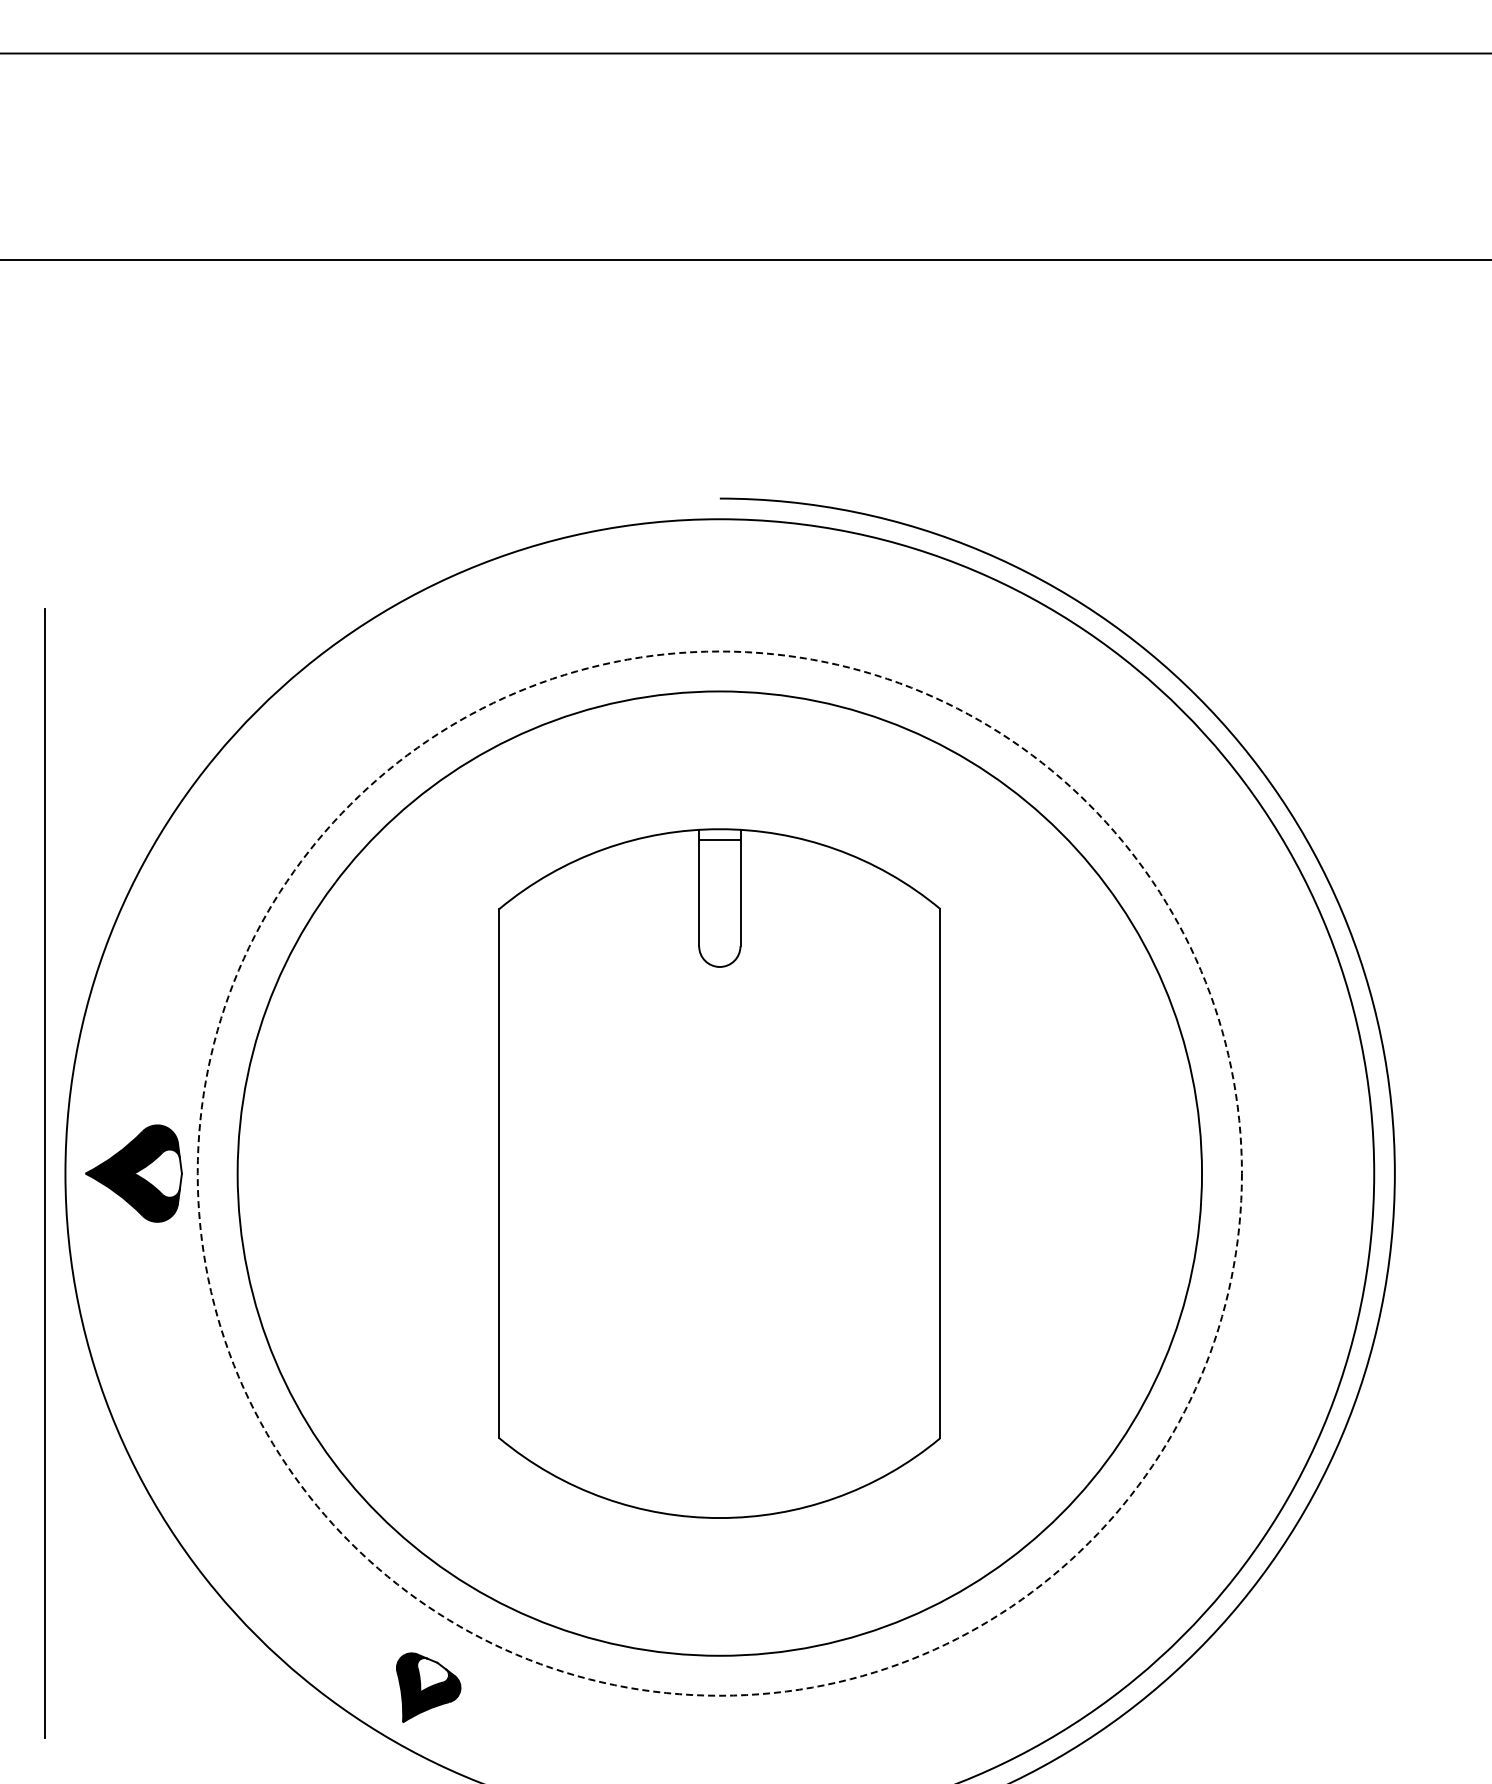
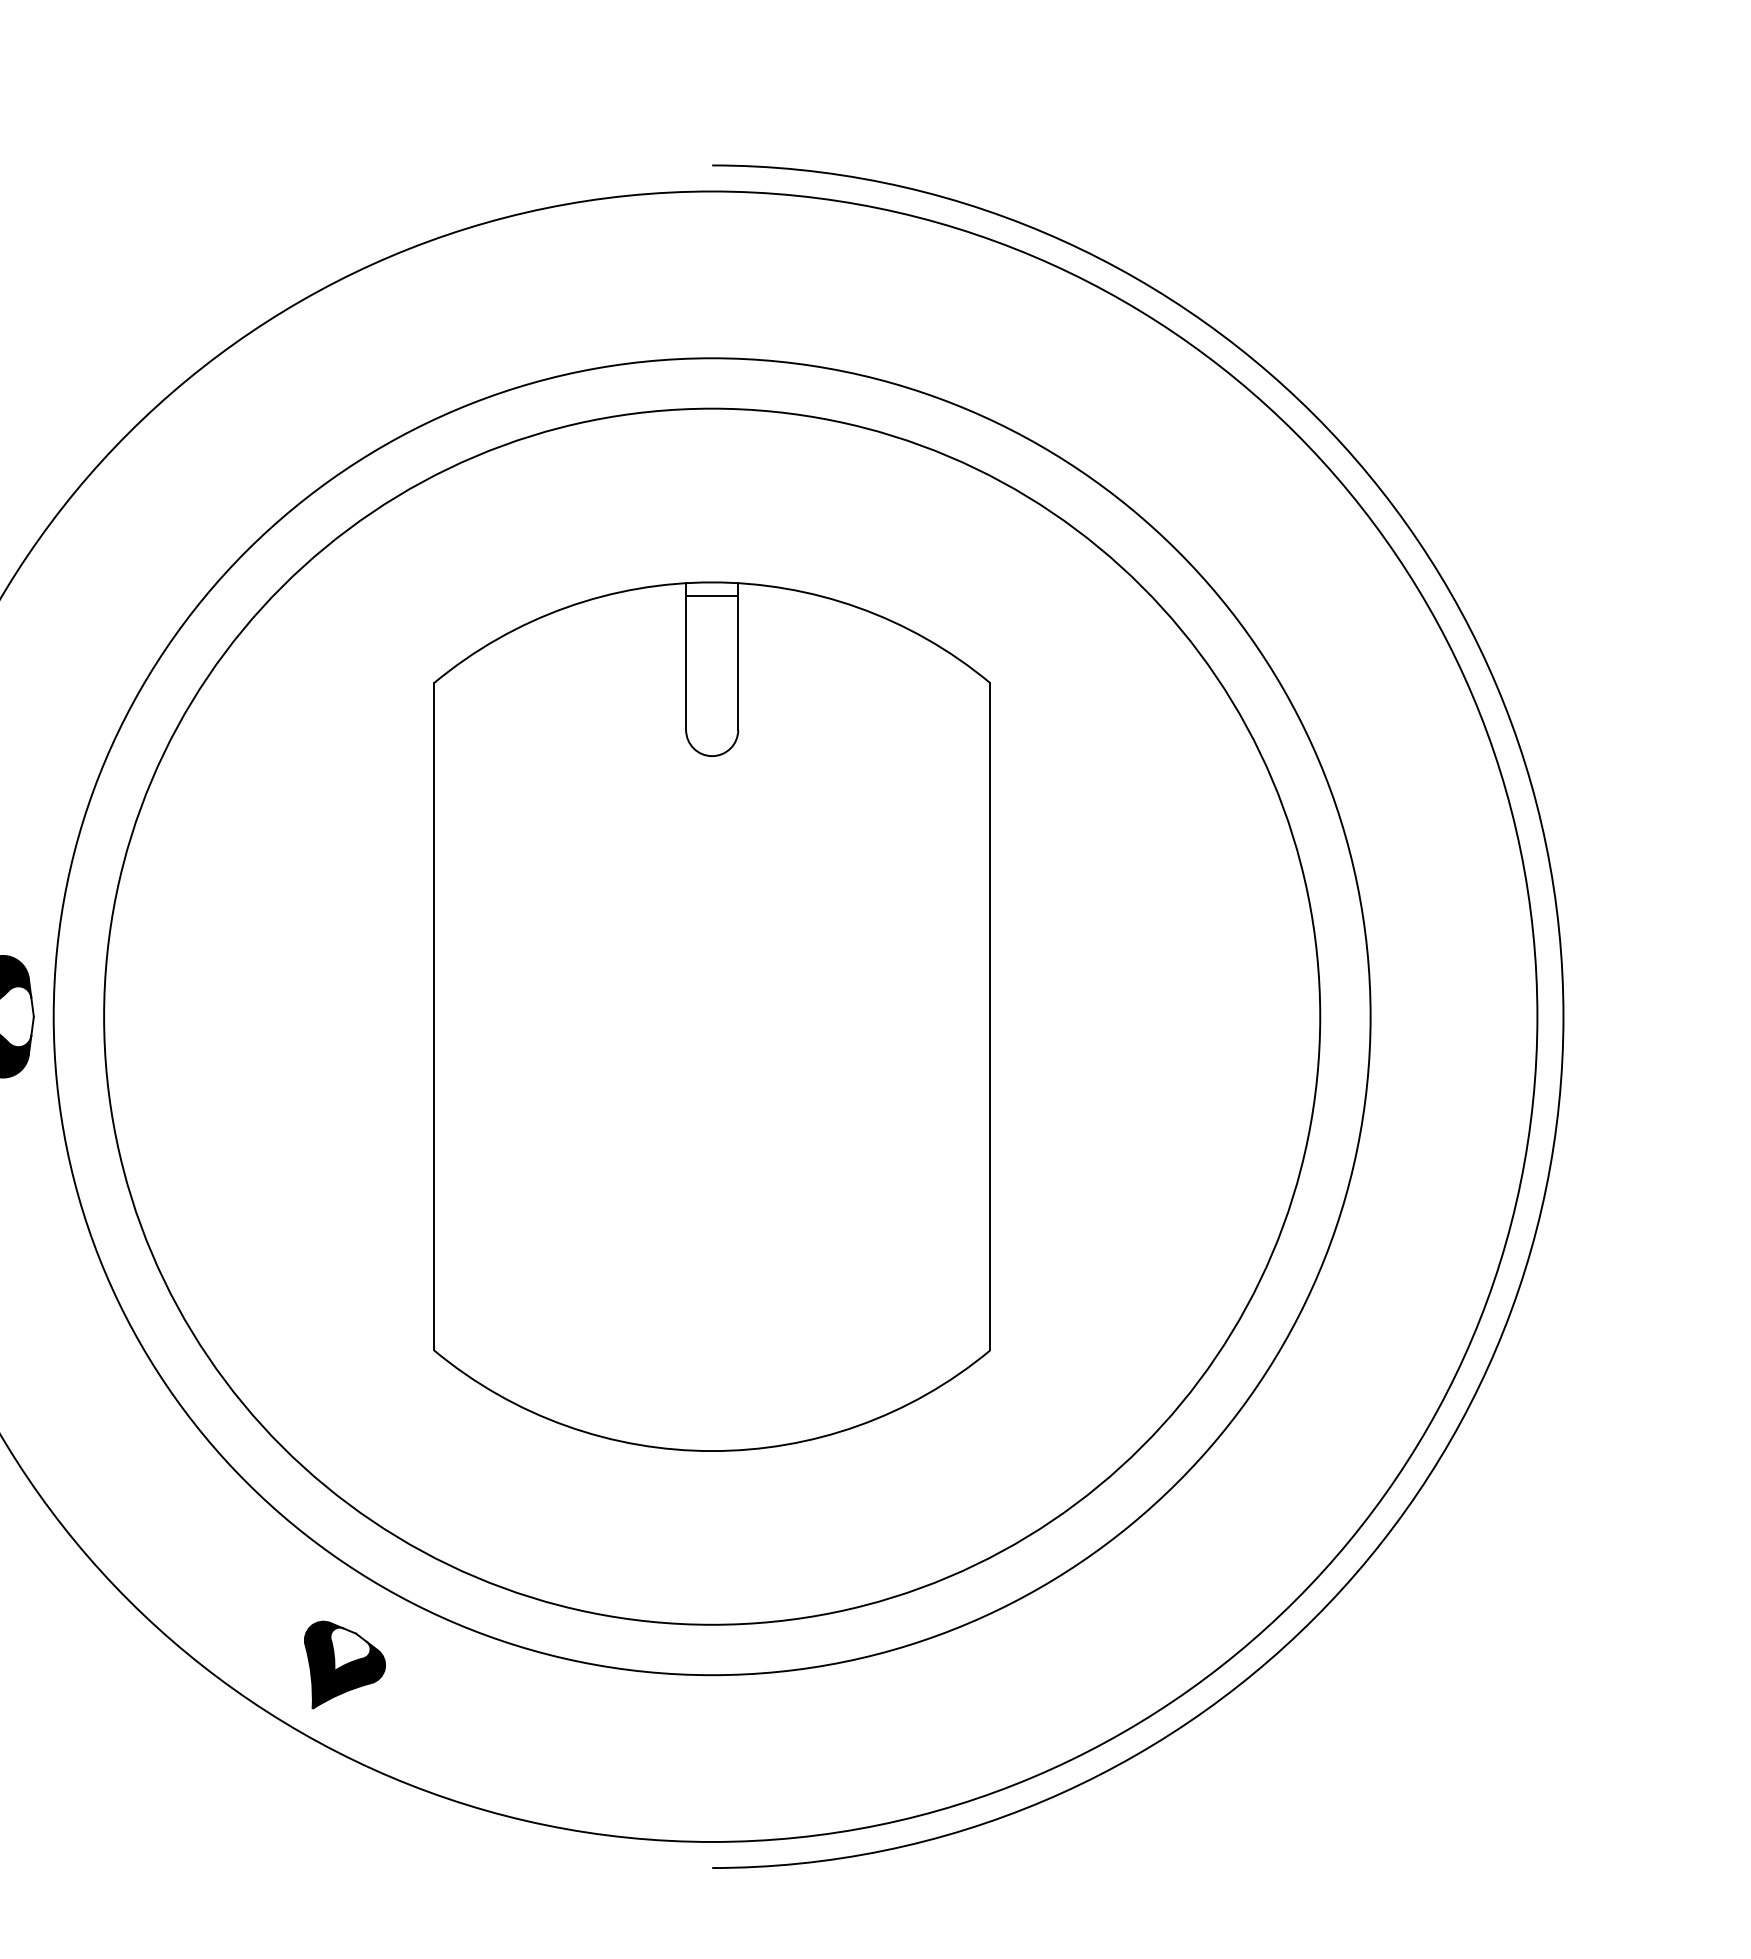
circle: (719, 1173) -> (711, 1016), dashed -> solid

